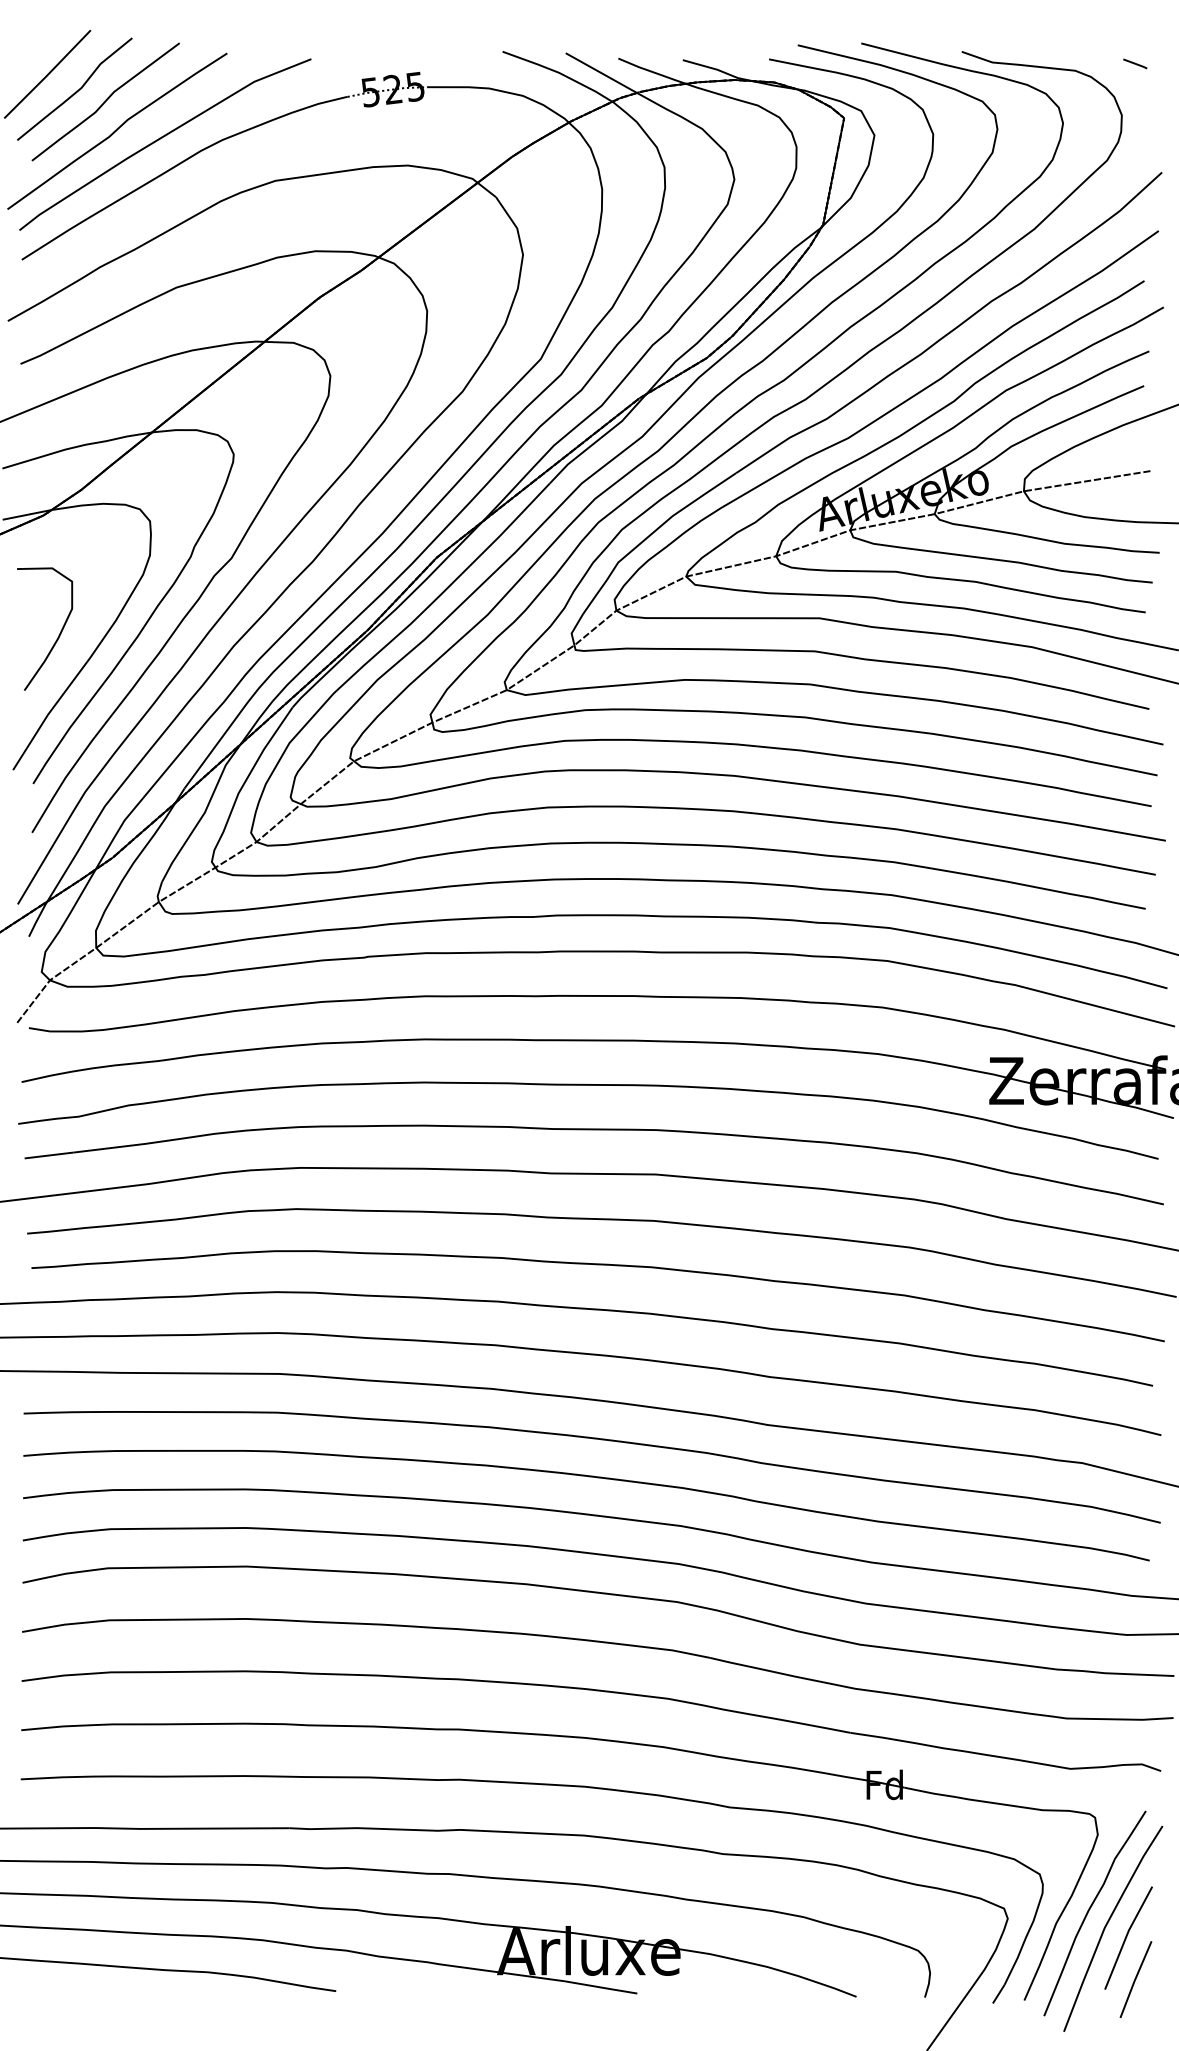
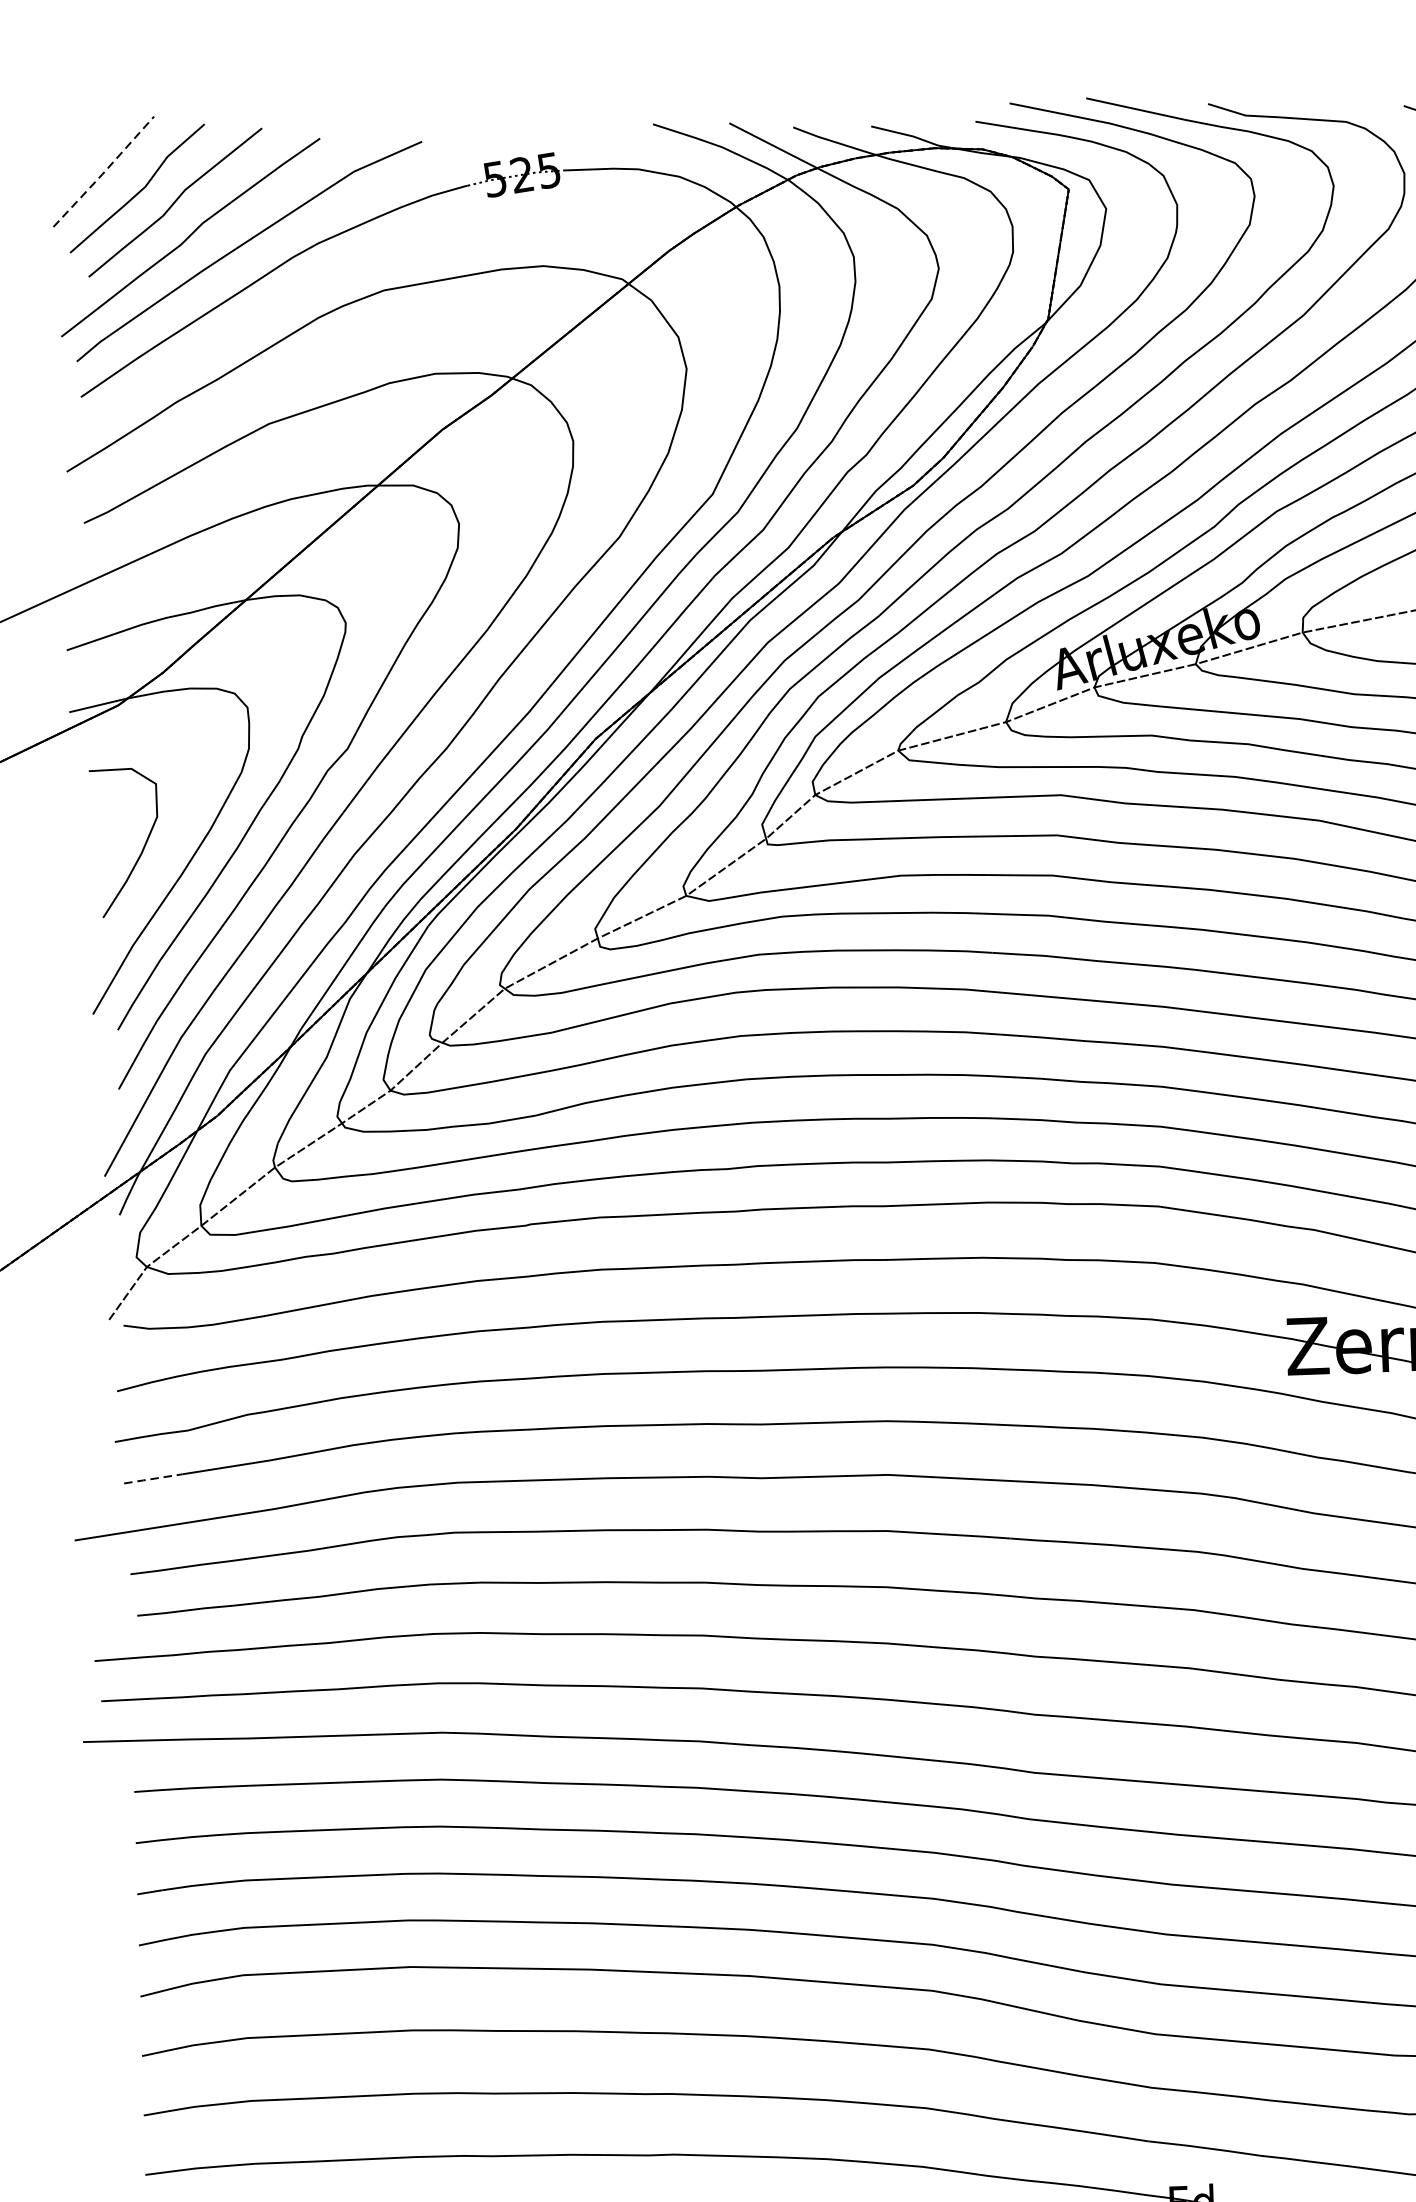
line: (47, 75) -> (103, 173), solid -> dashed
line: (48, 1155) -> (152, 1478), solid -> dashed

